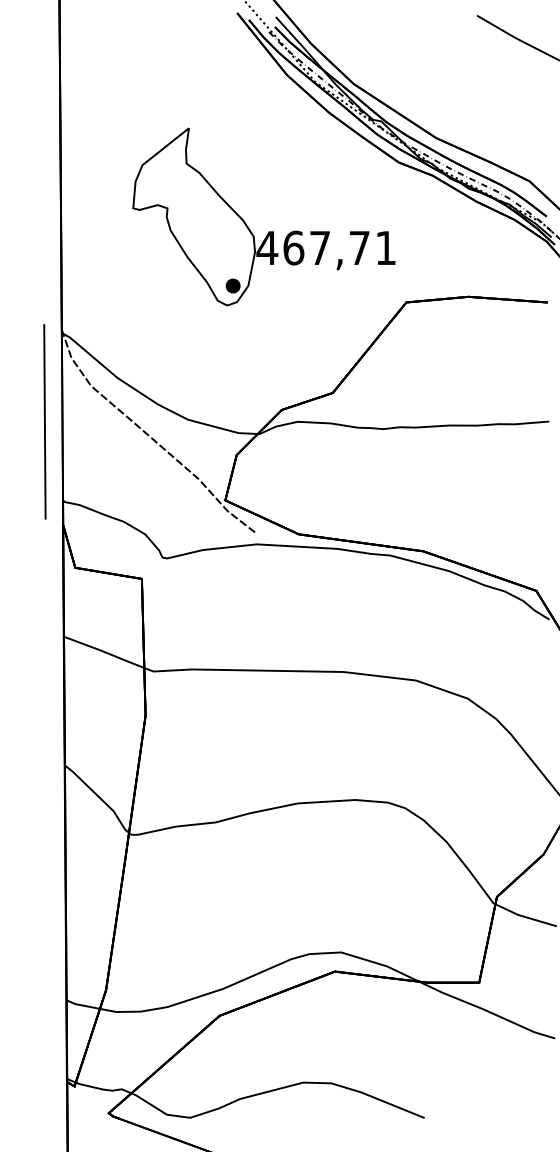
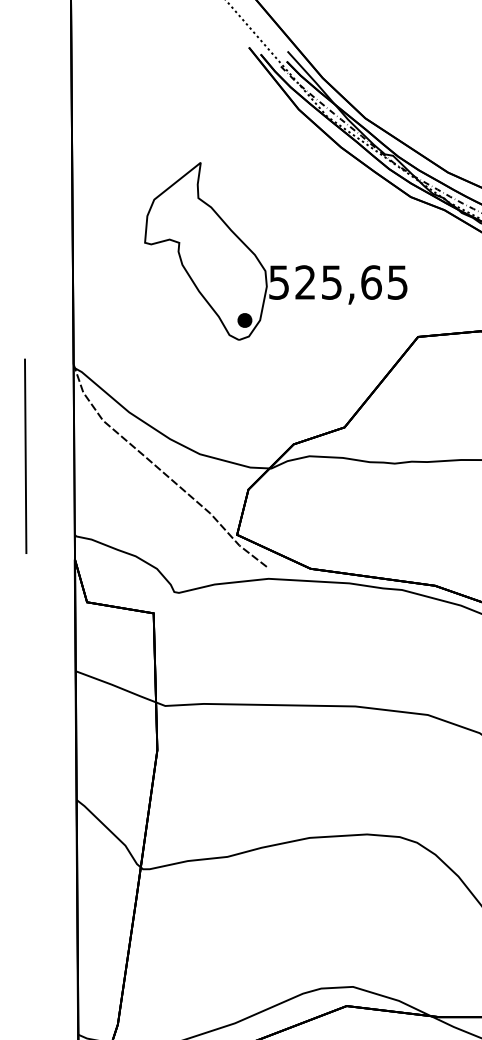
text: (325, 247) -> (337, 281), 467,71 -> 525,65
line: (44, 421) -> (25, 455), moved

